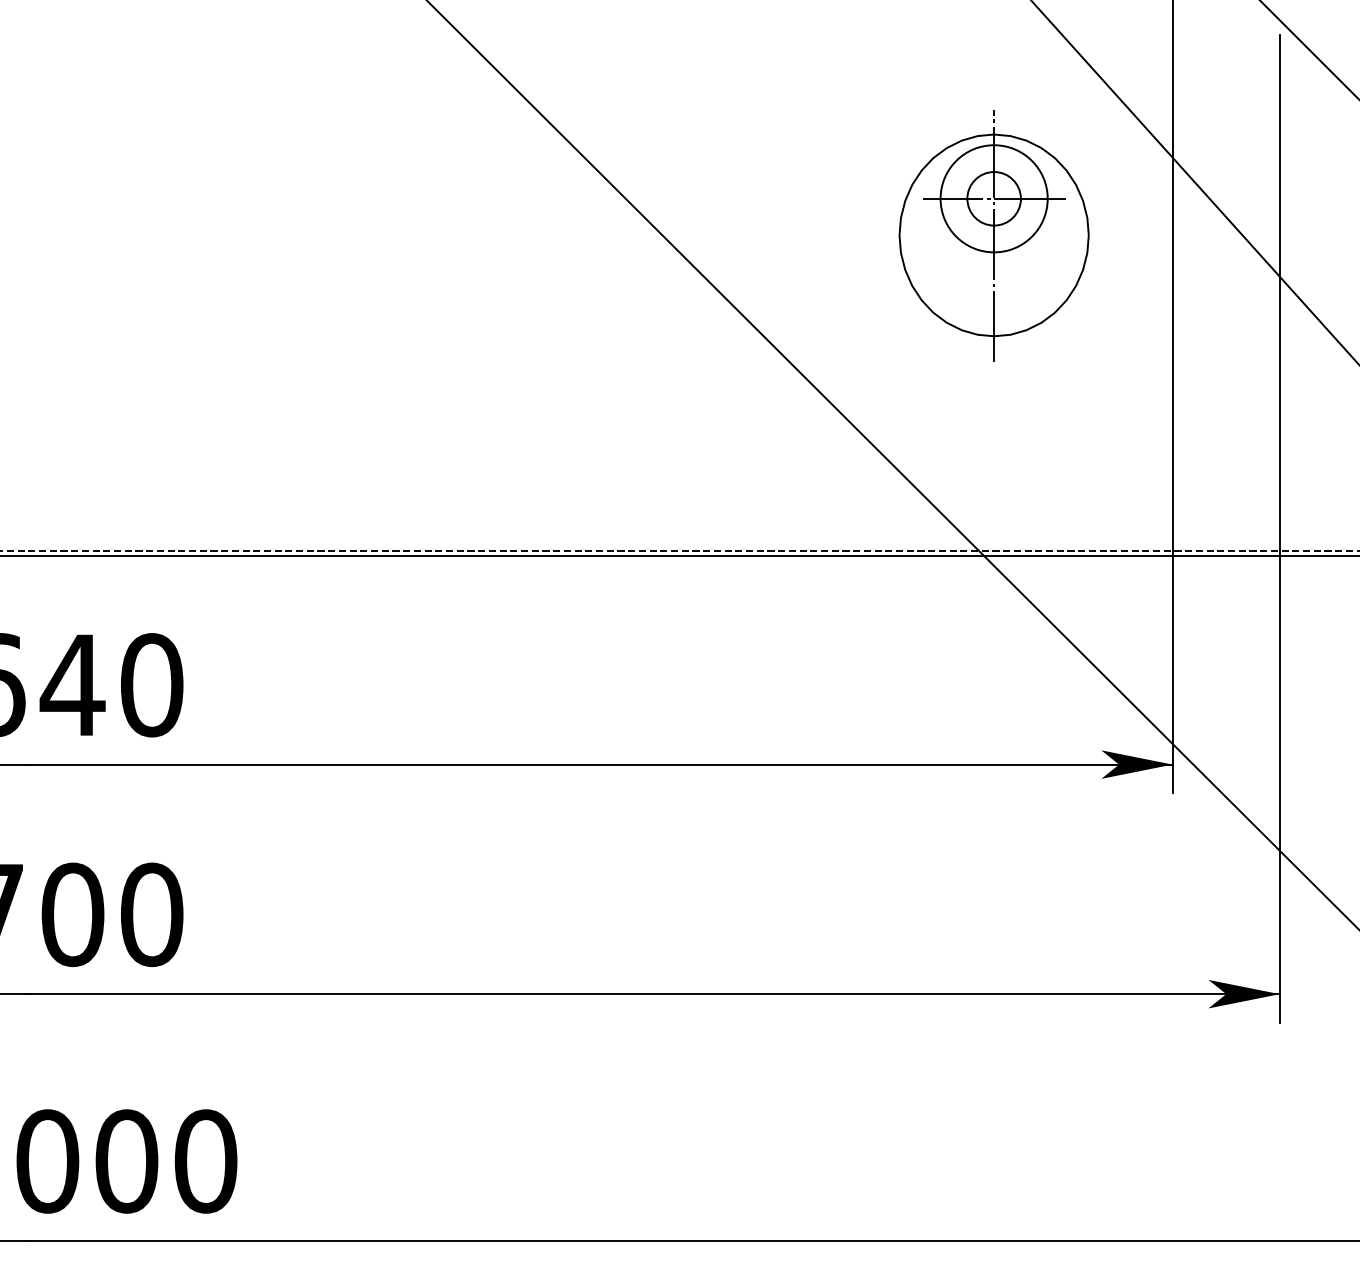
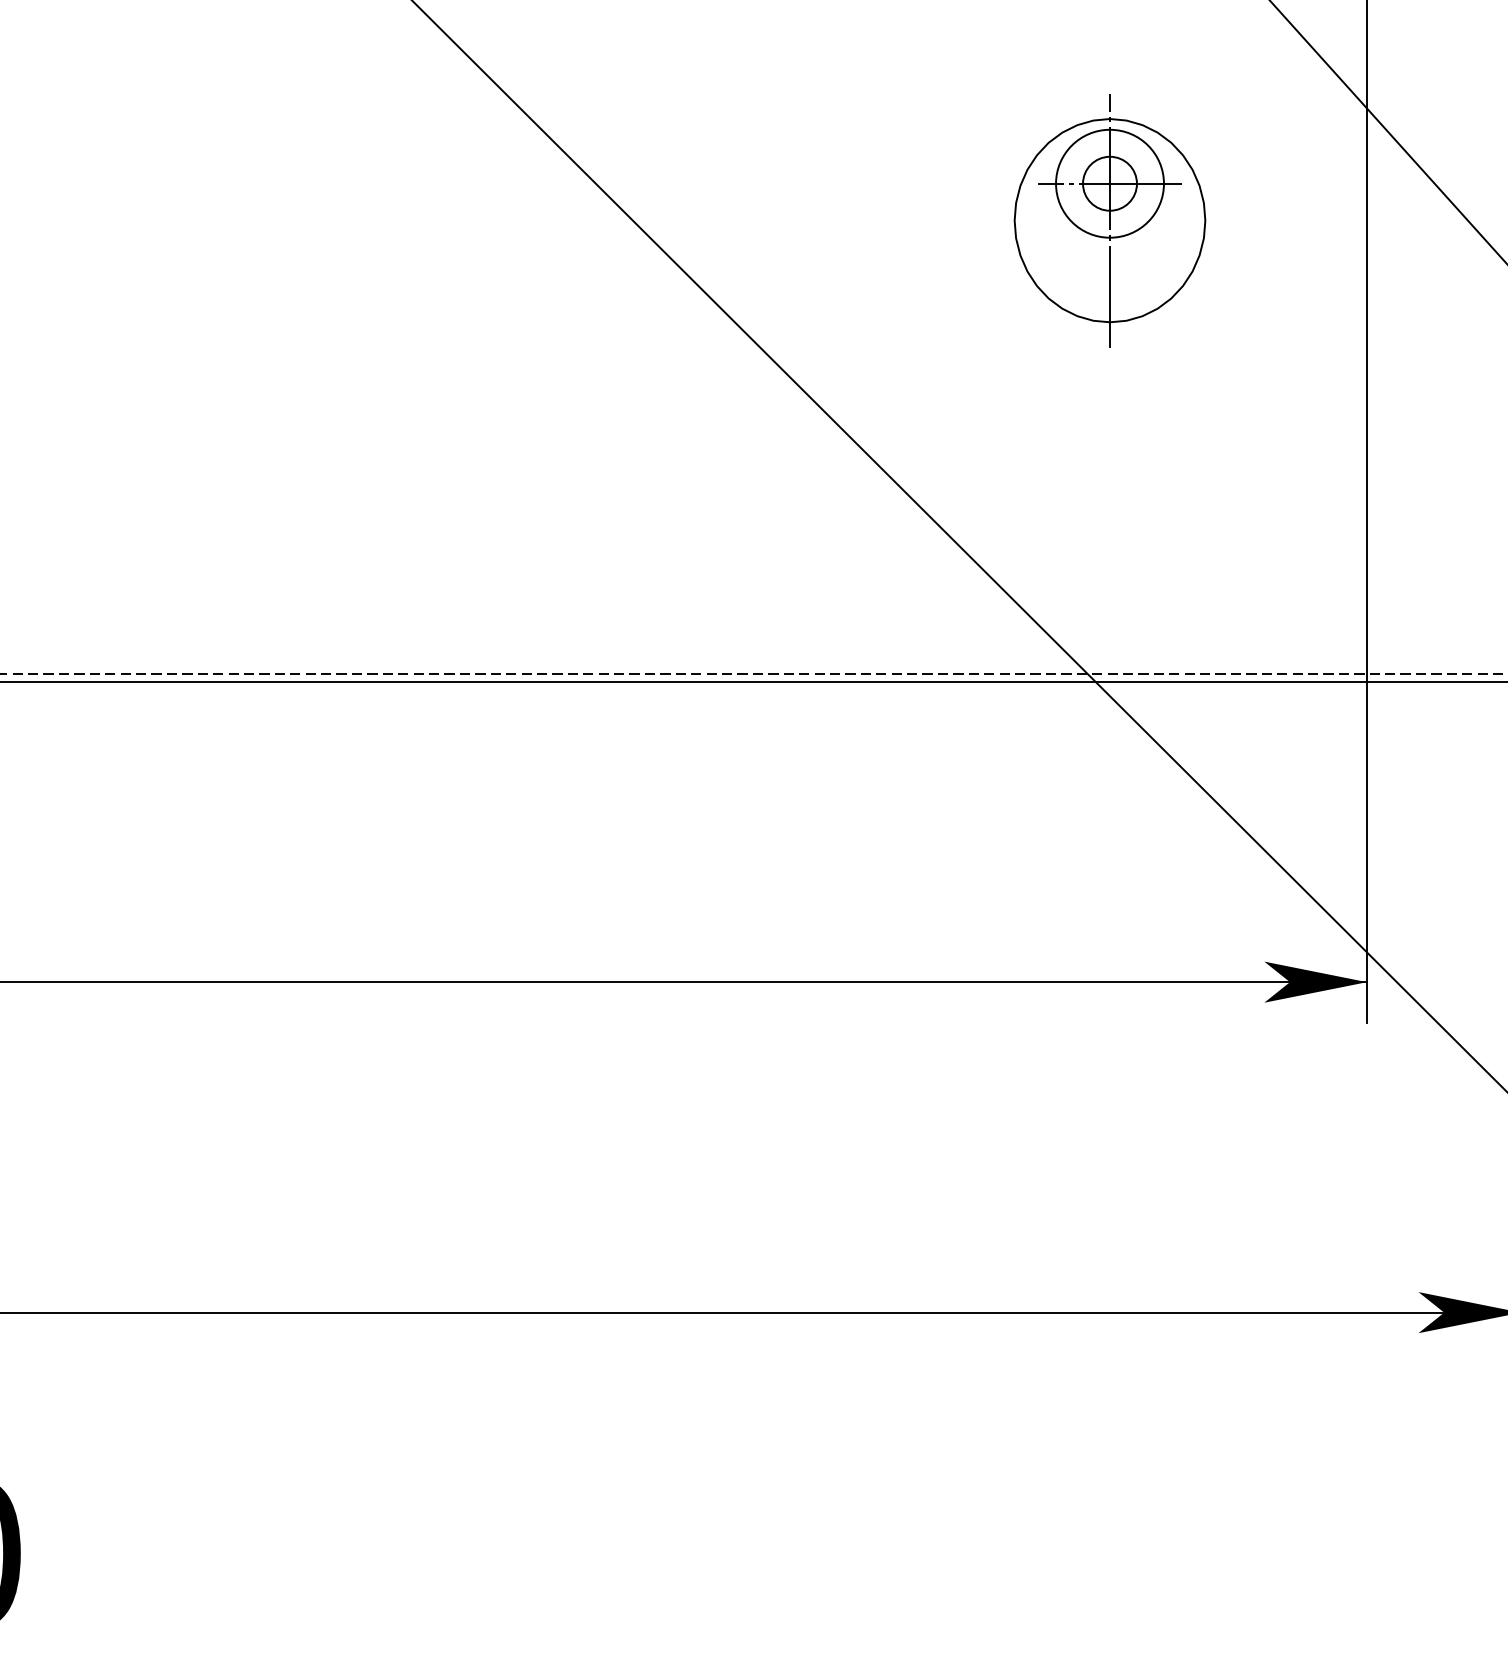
part: (993, 235) -> (1109, 220), size x0.7

